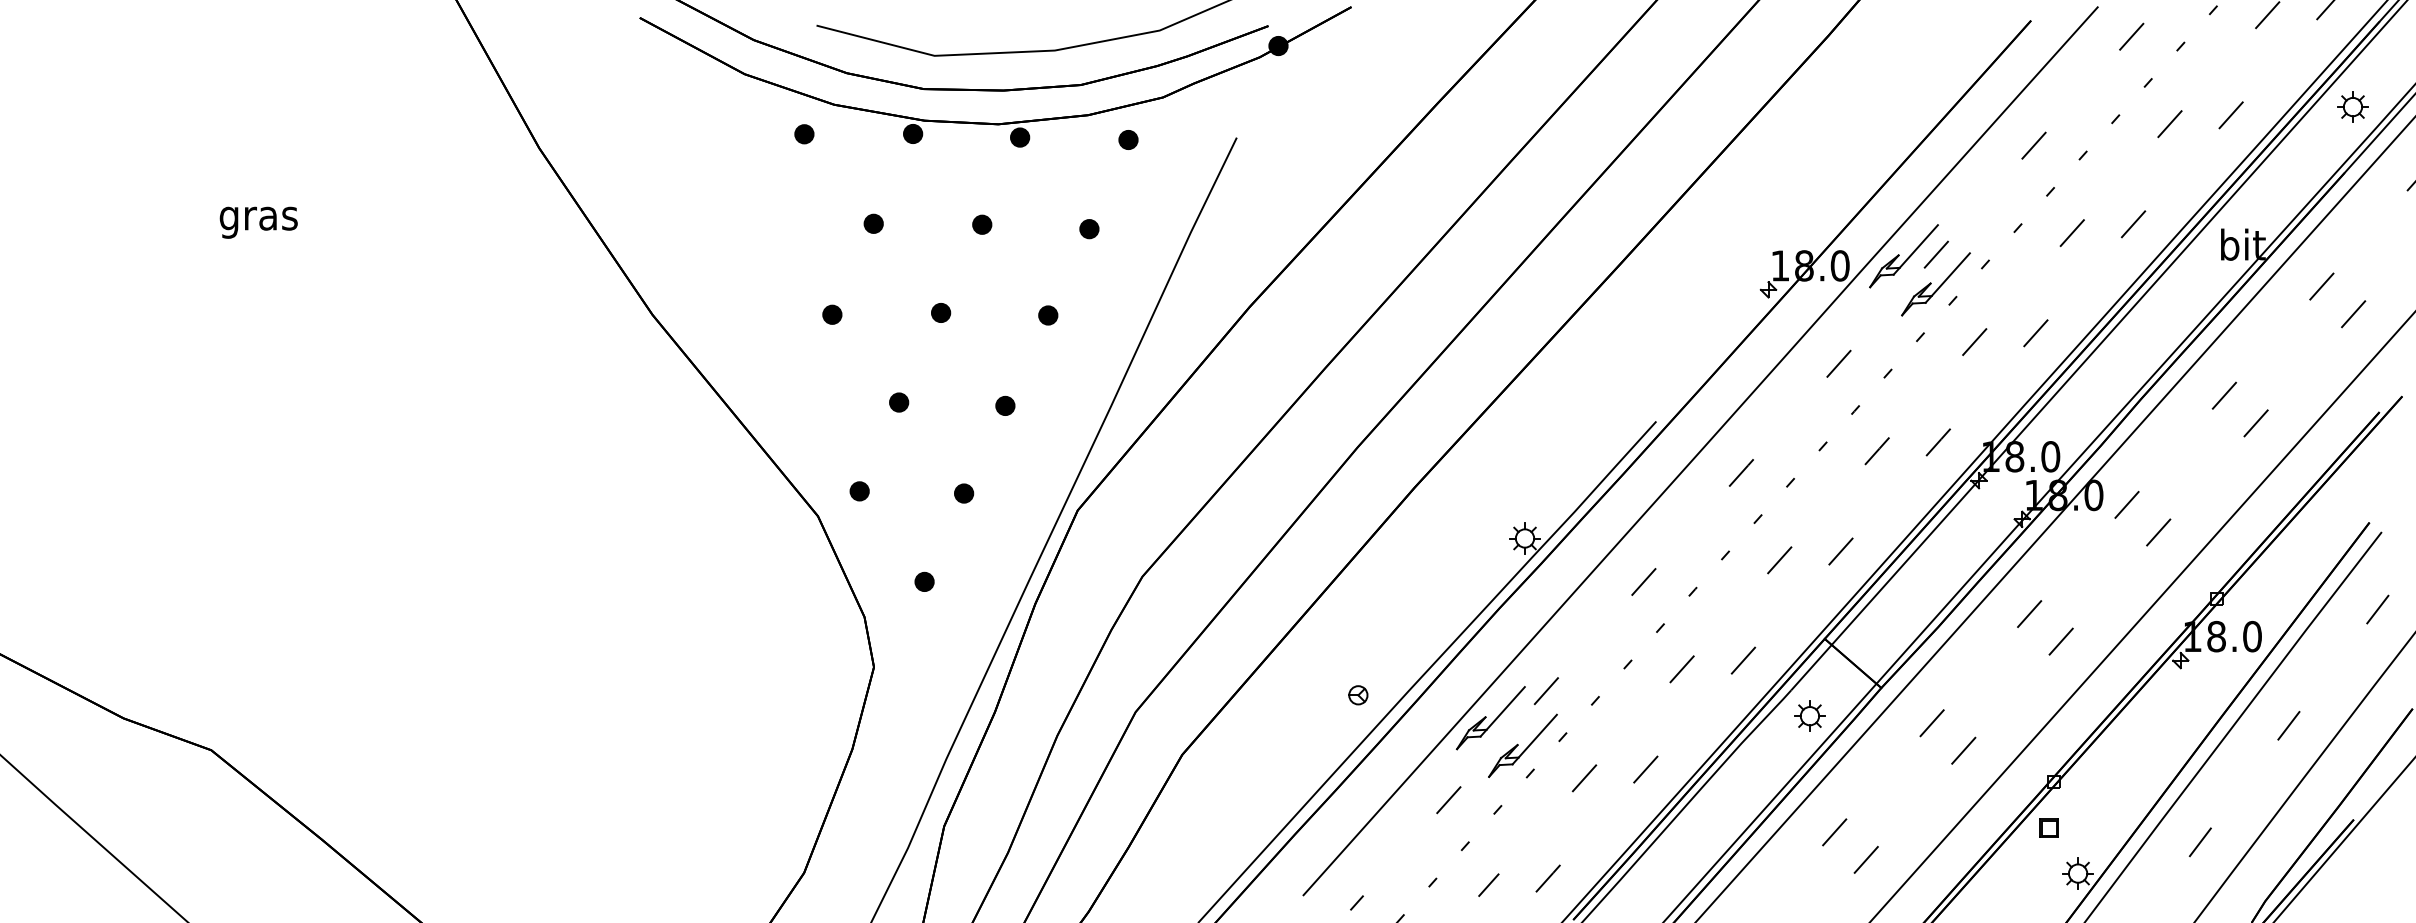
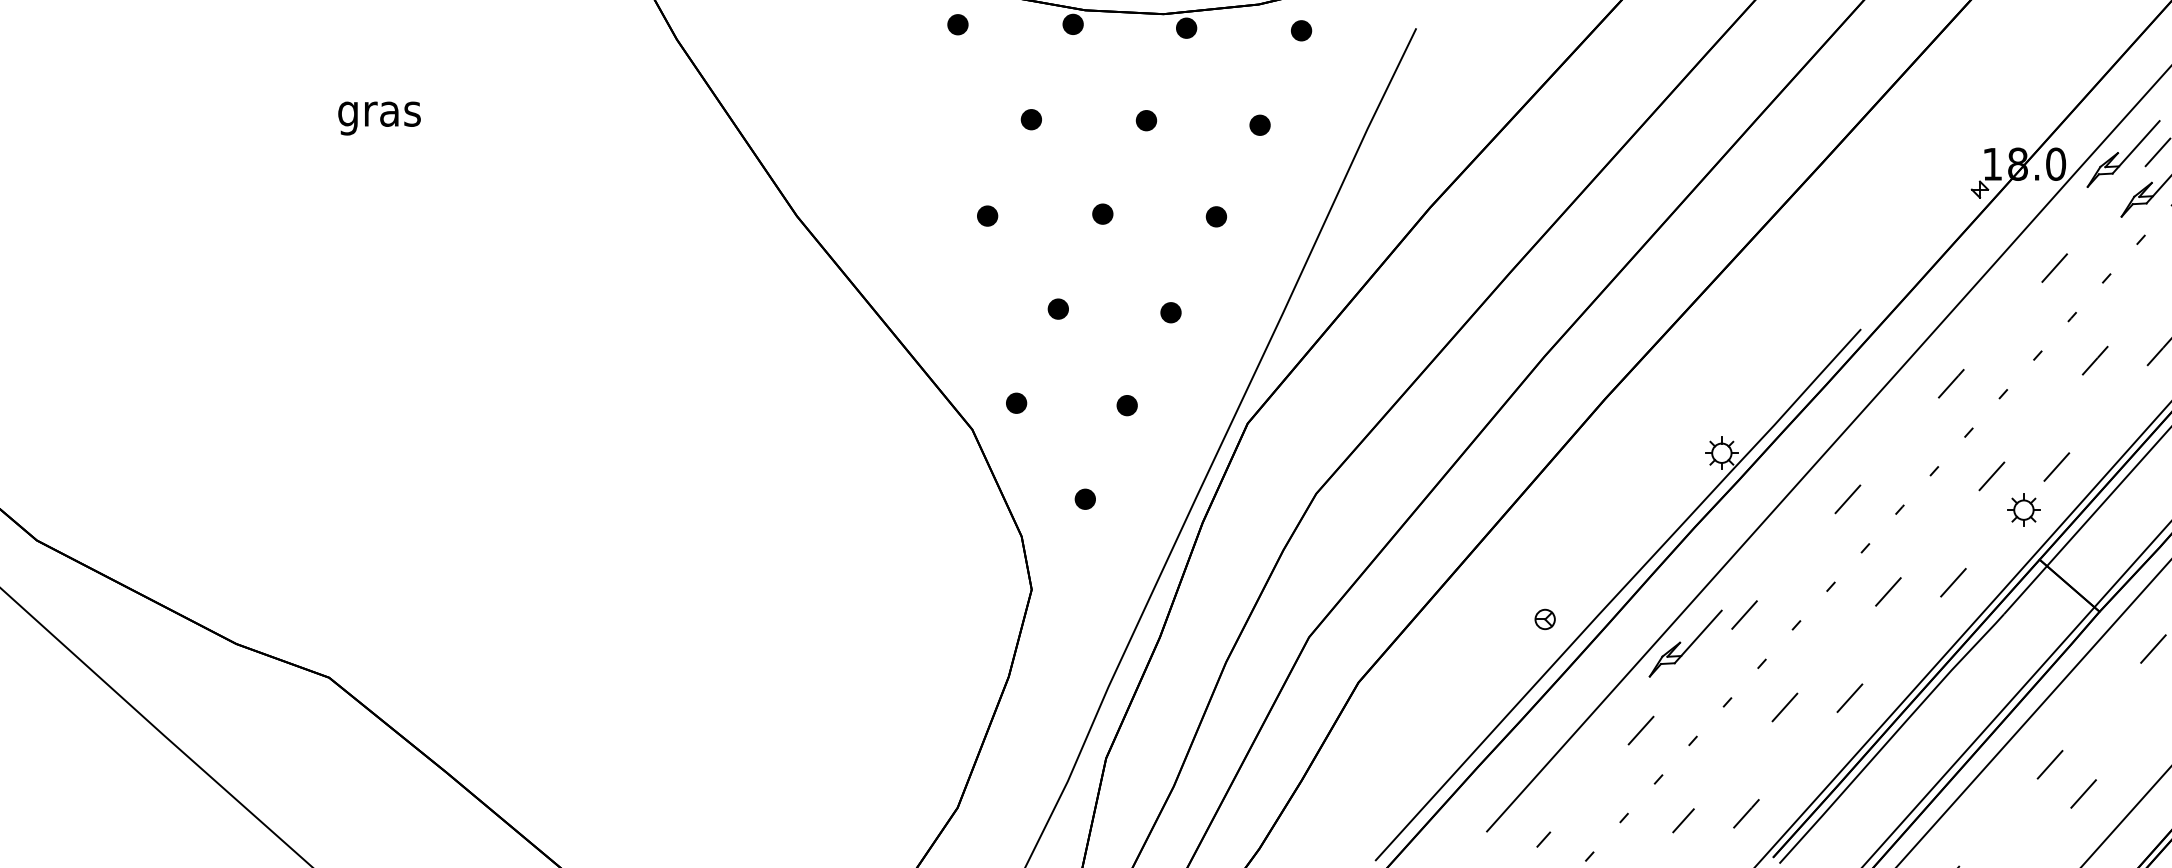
part: (1809, 715) -> (2023, 509), moved
part: (1522, 745) -> (1719, 672), removed

